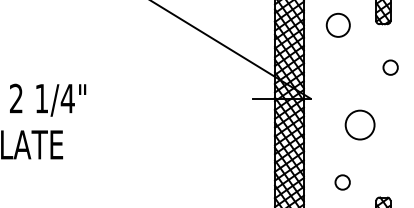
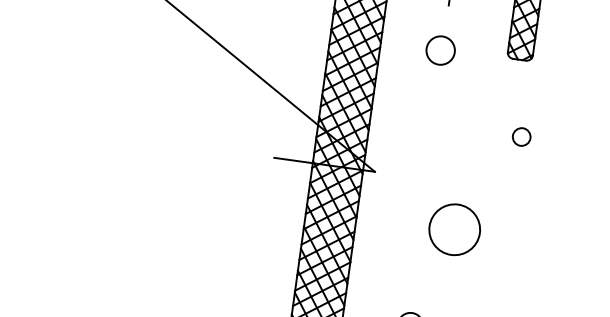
circle: (337, 24) -> (439, 49), size x0.7
circle: (390, 67) -> (521, 136), size x0.7

